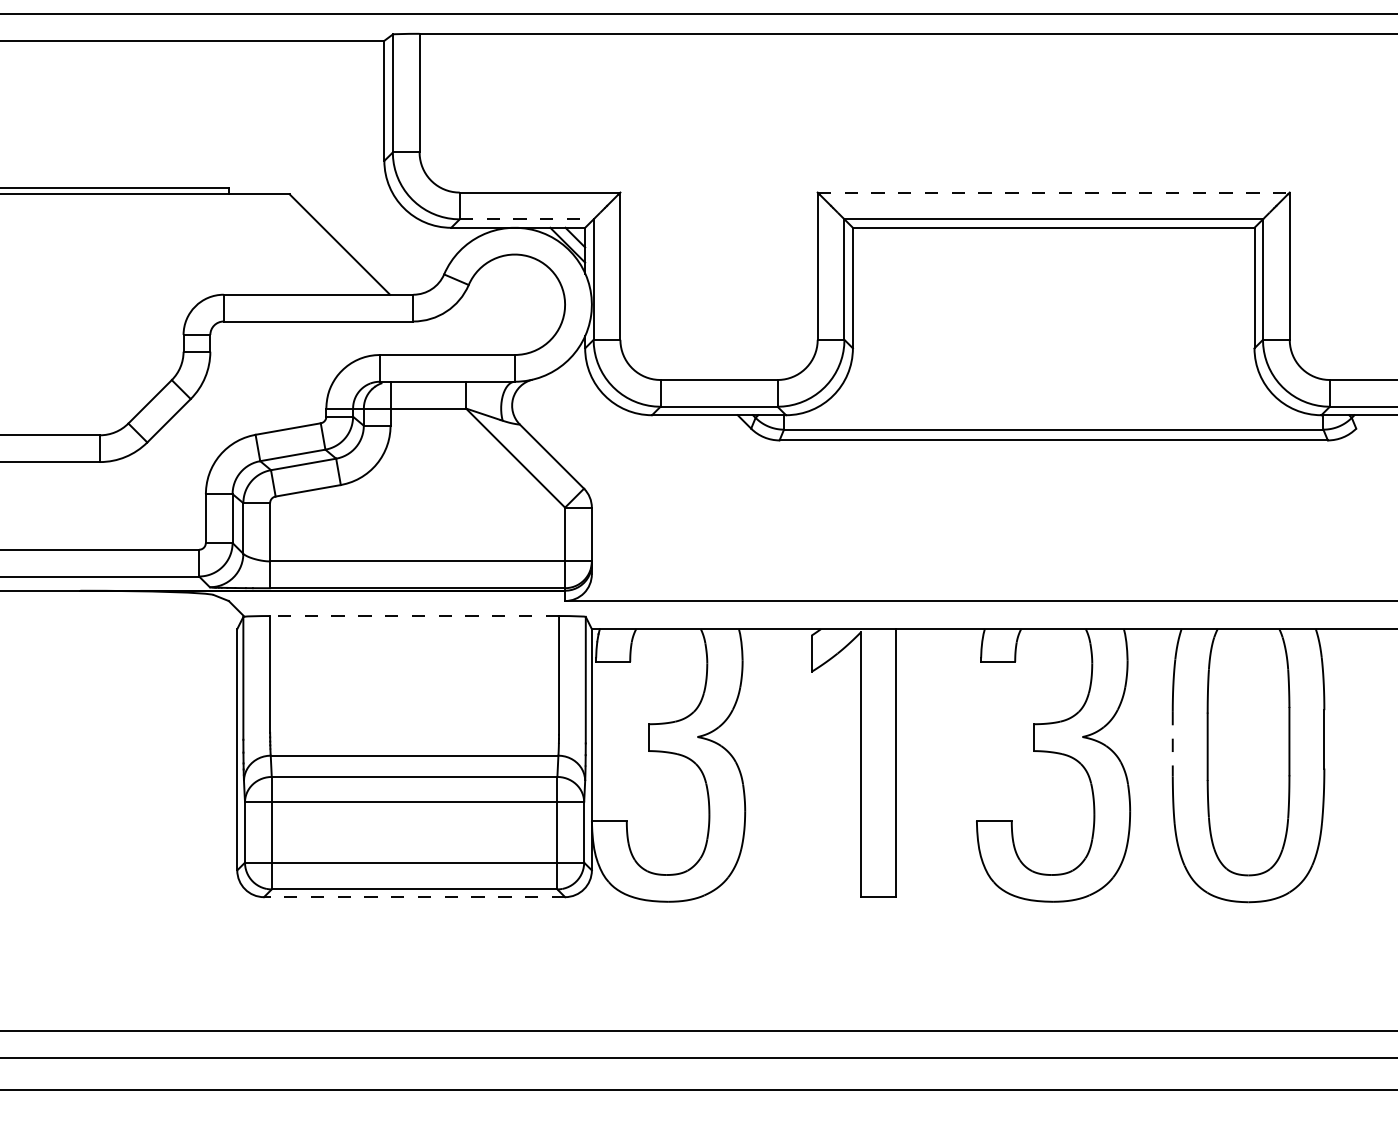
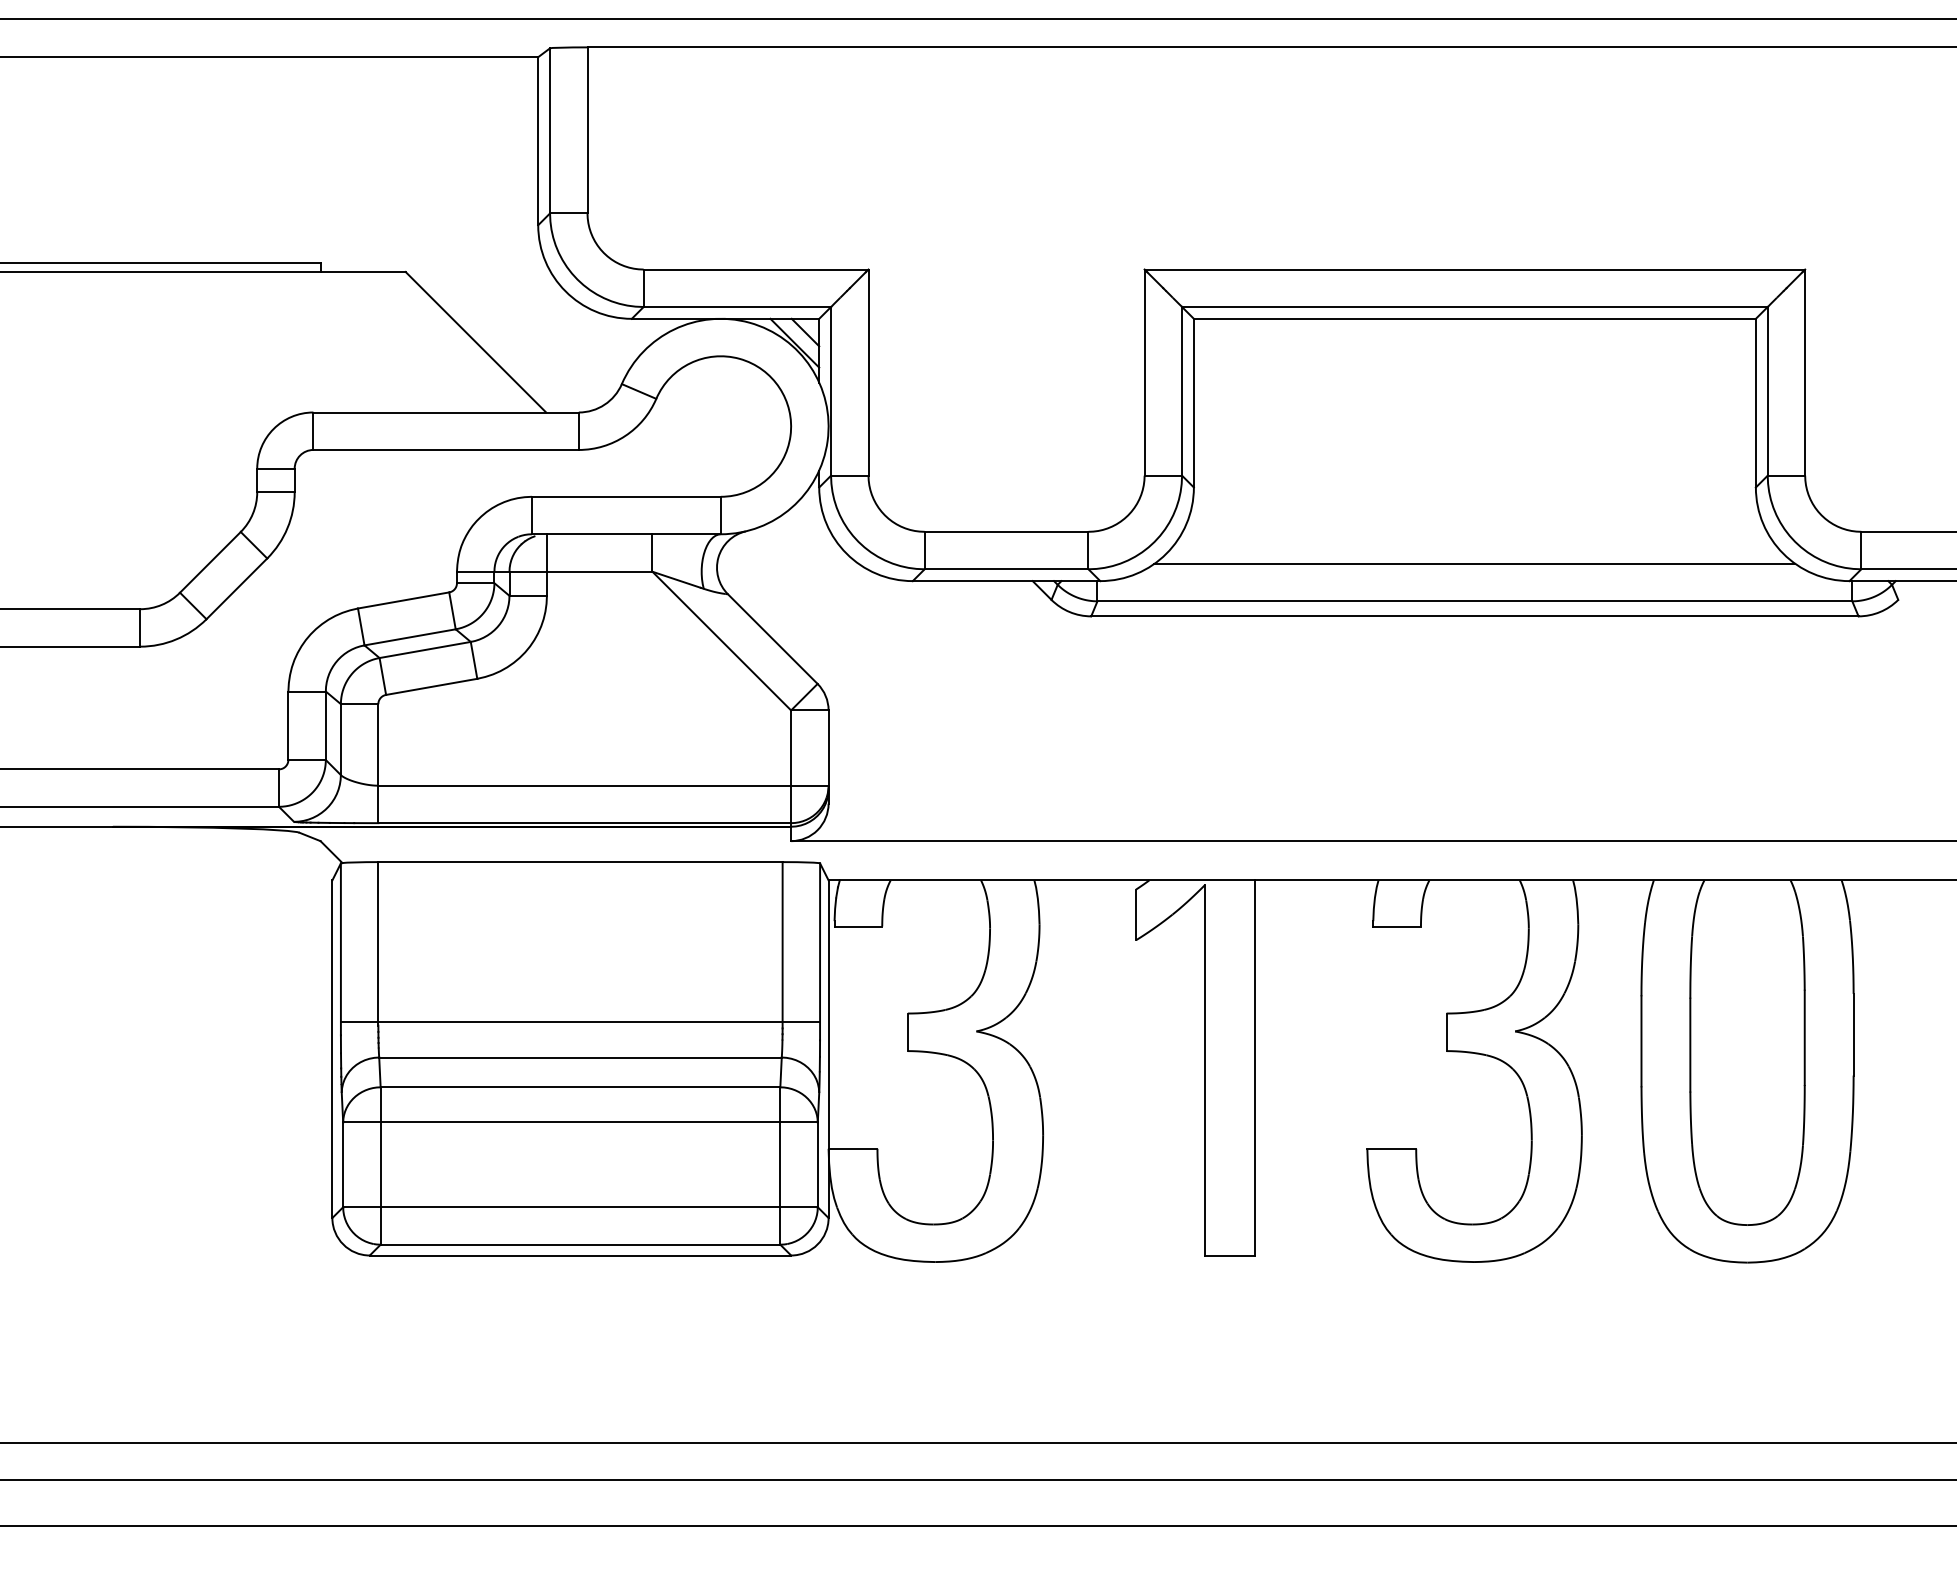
line: (1054, 192) -> (1475, 269), dashed -> solid
line: (526, 219) -> (737, 307), dashed -> solid
line: (1053, 402) -> (1474, 563), added
line: (414, 616) -> (580, 862), dashed -> solid
line: (414, 730) -> (580, 1022), added
line: (1172, 744) -> (1641, 1041), dashed -> solid
line: (414, 897) -> (580, 1255), dashed -> solid

